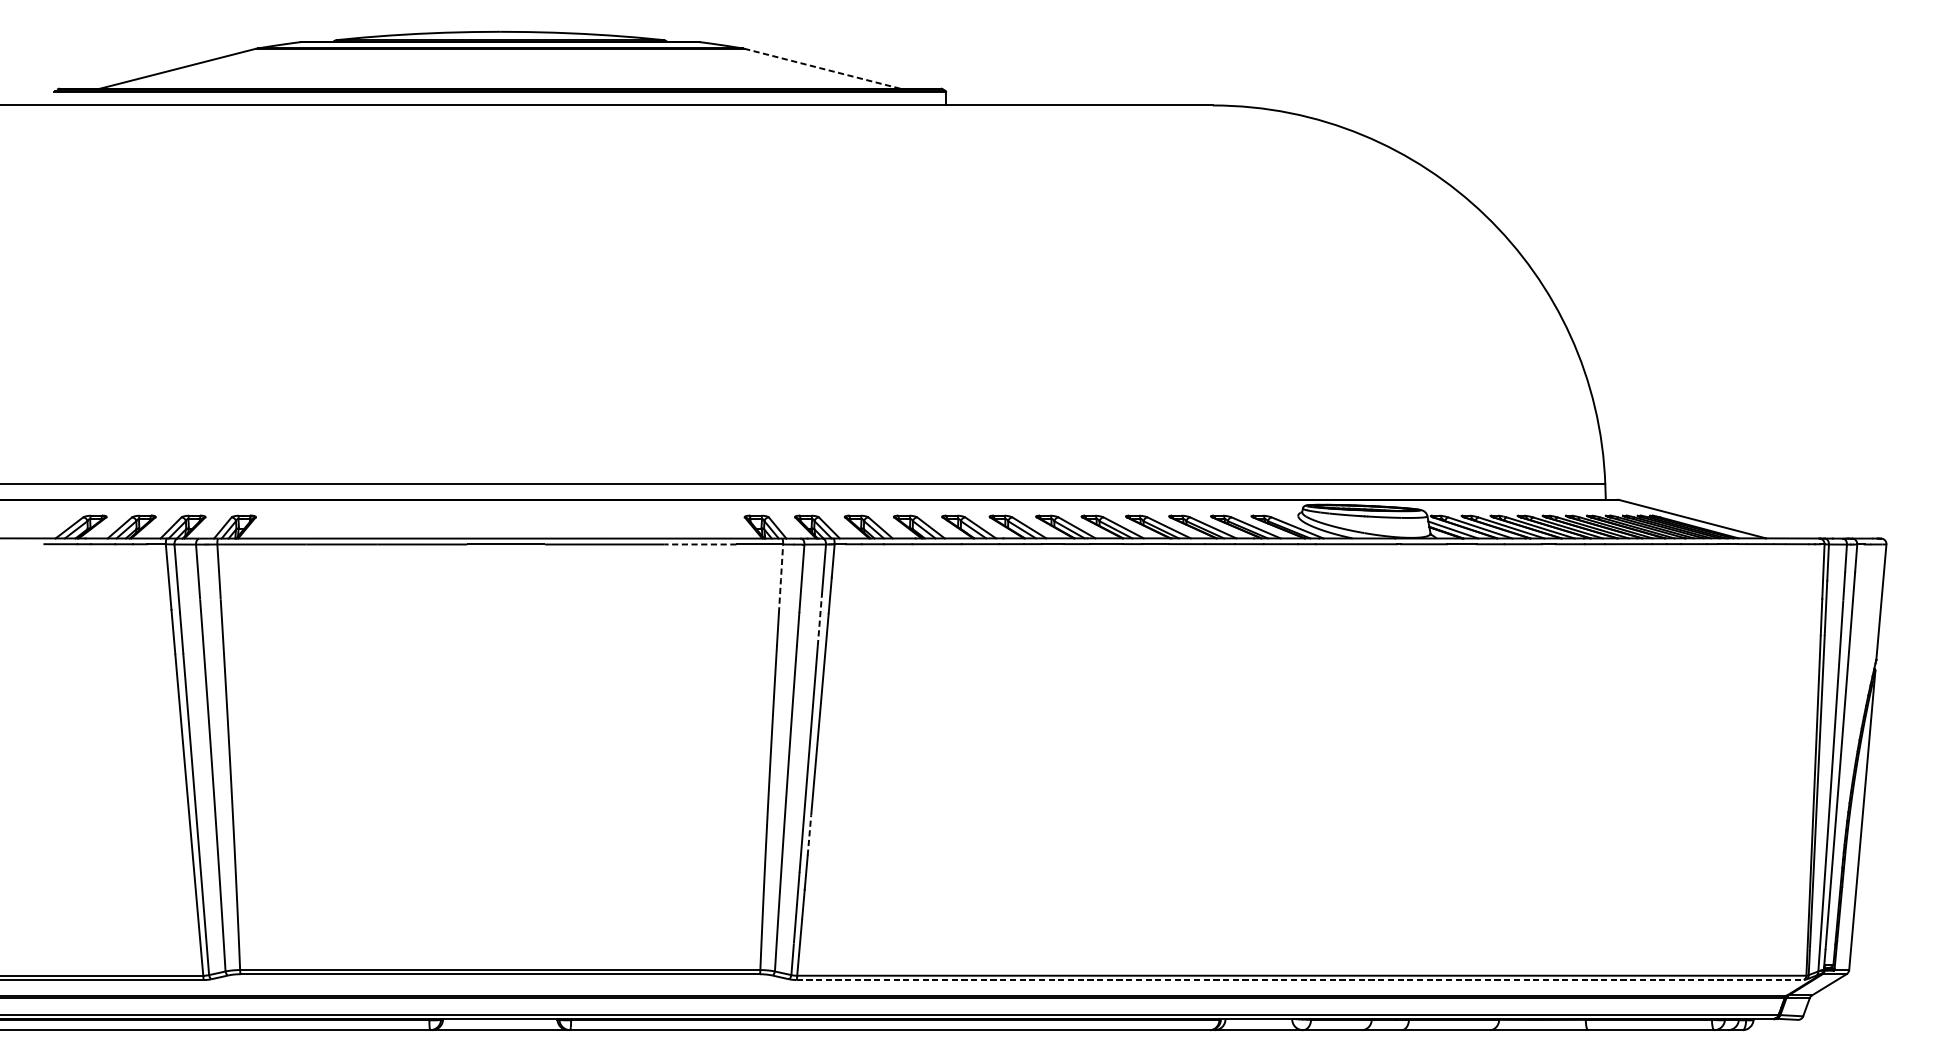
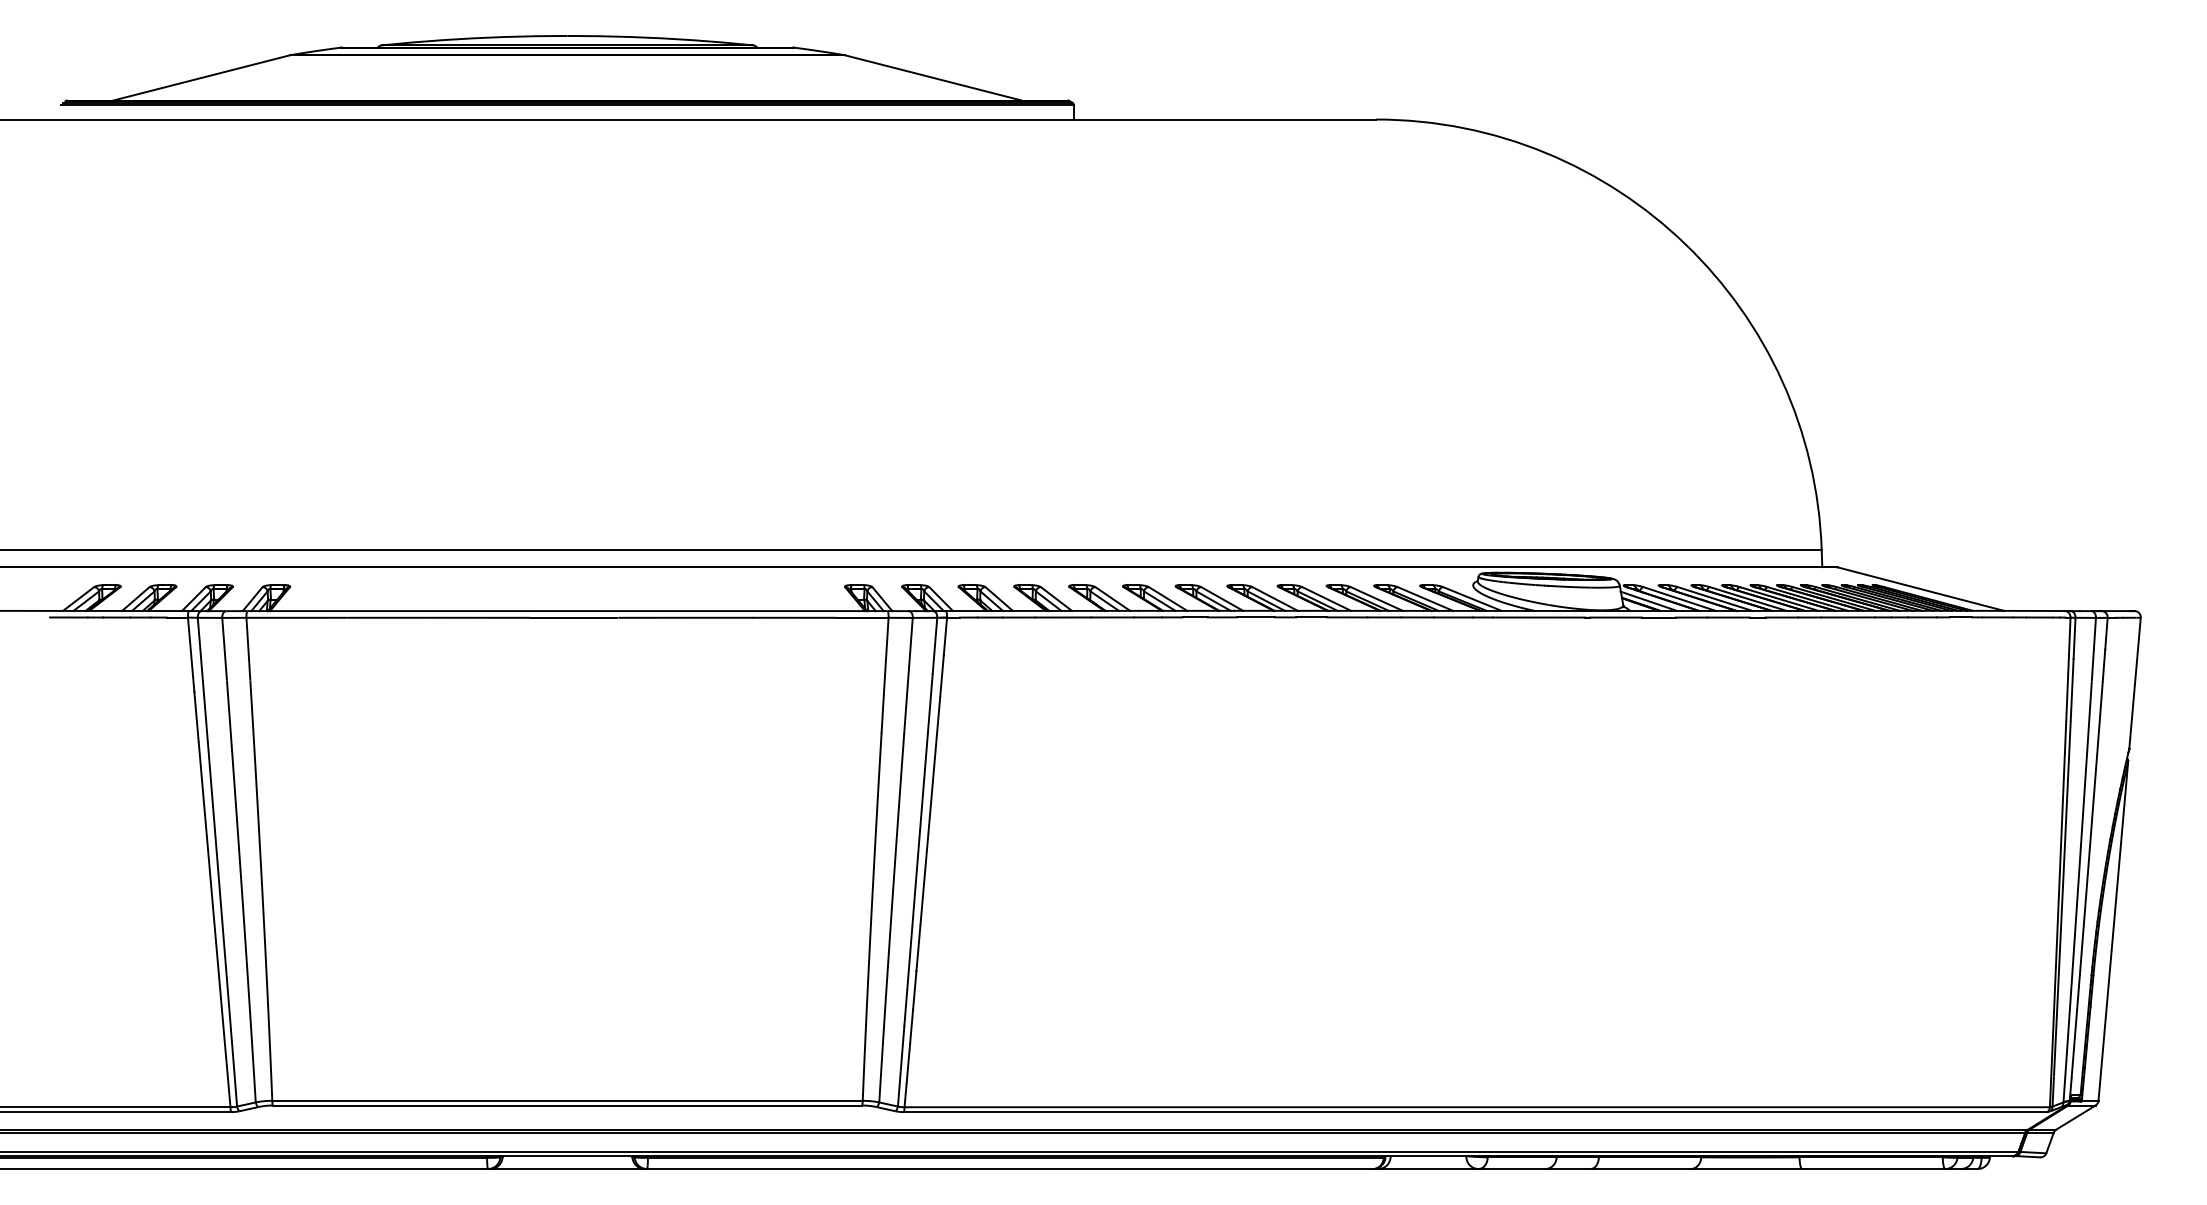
line: (821, 68) -> (932, 77), dashed -> solid
line: (700, 544) -> (794, 617), dashed -> solid
line: (781, 578) -> (886, 656), dashed -> solid
line: (820, 619) -> (930, 703), dashed -> solid
line: (809, 835) -> (918, 948), dashed -> solid
line: (1300, 980) -> (1475, 1112), dashed -> solid

